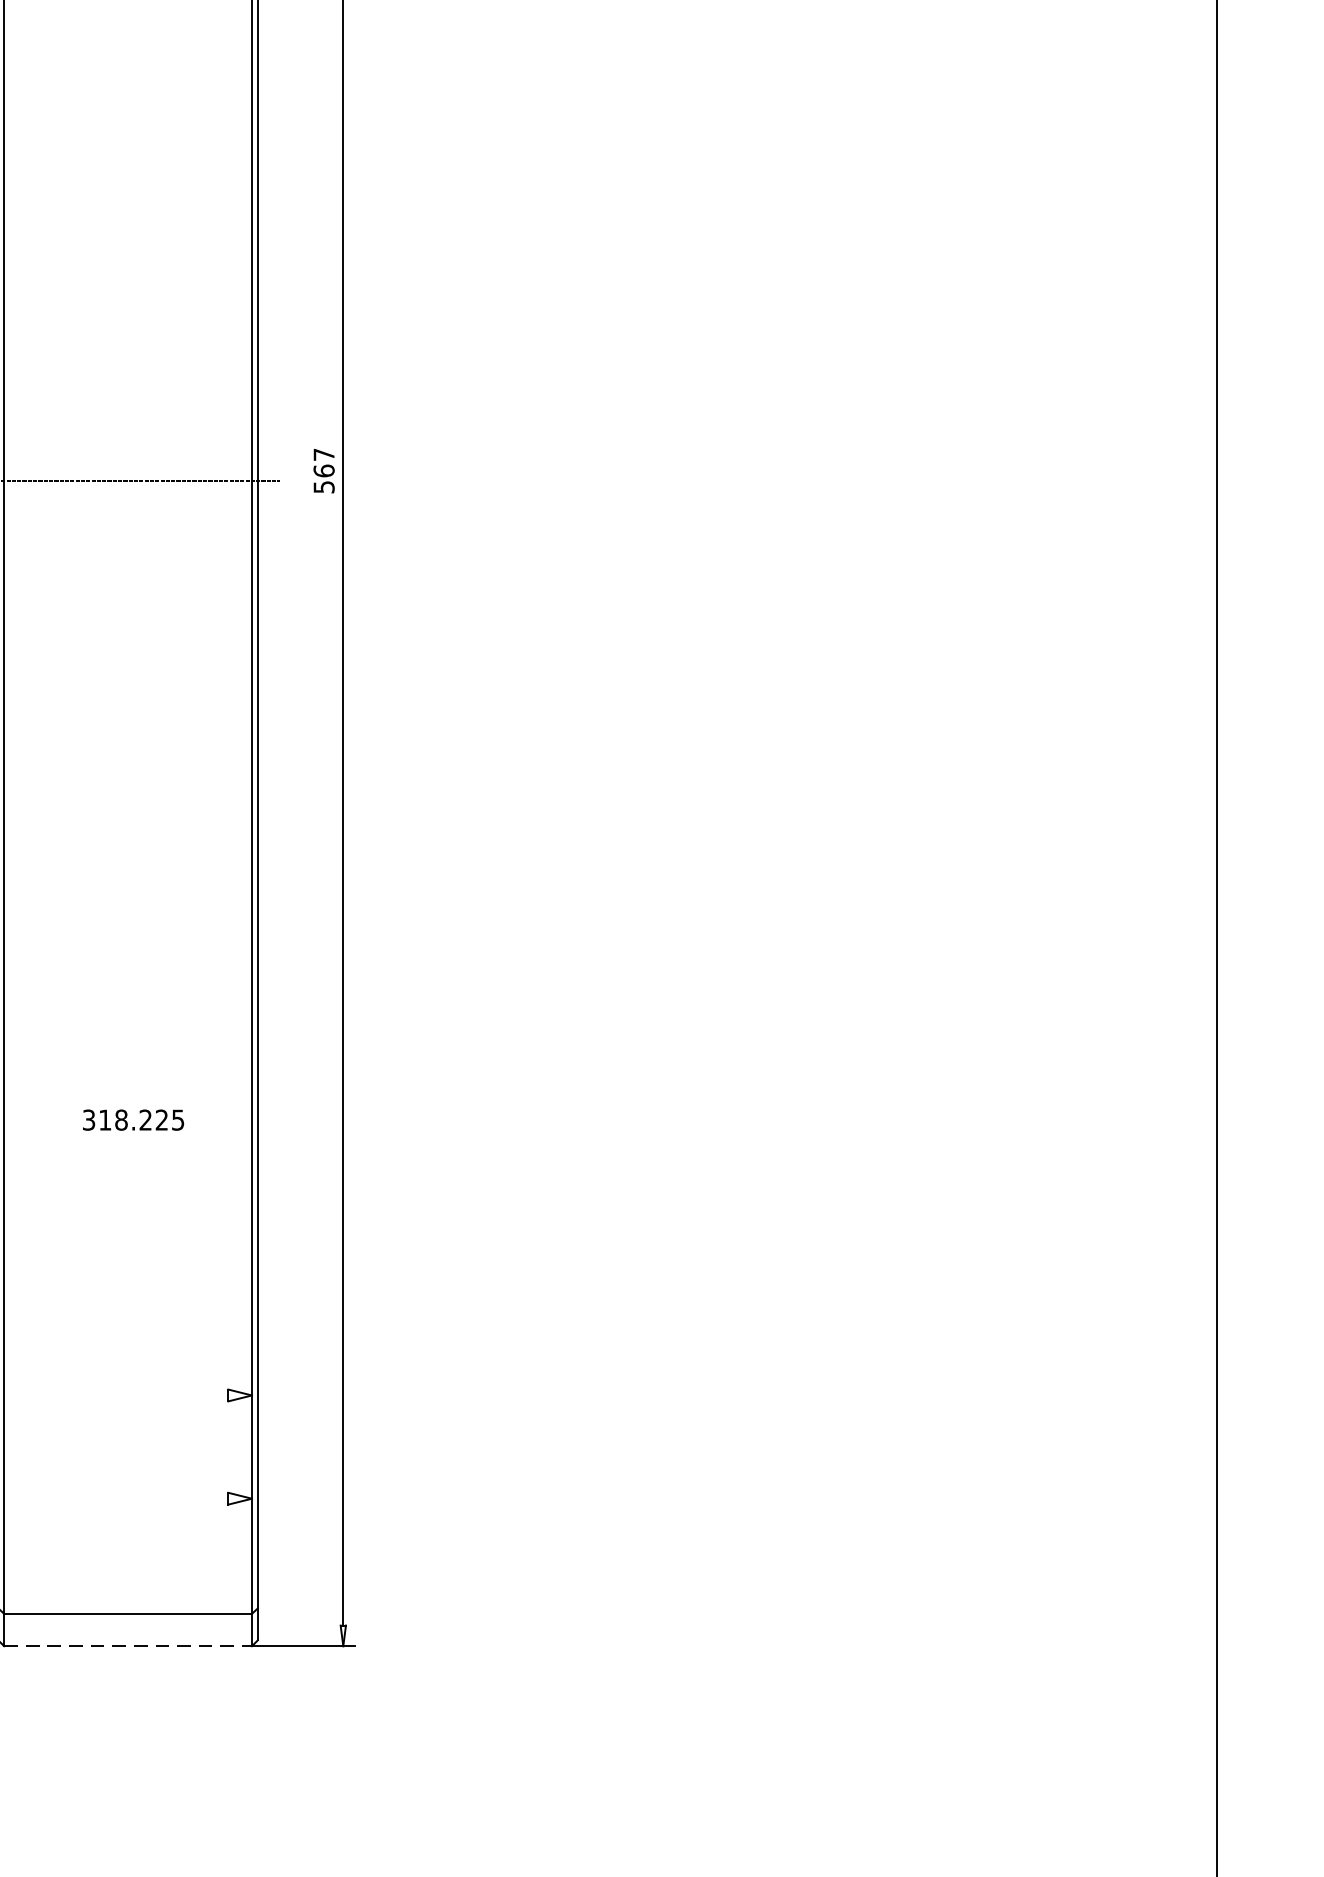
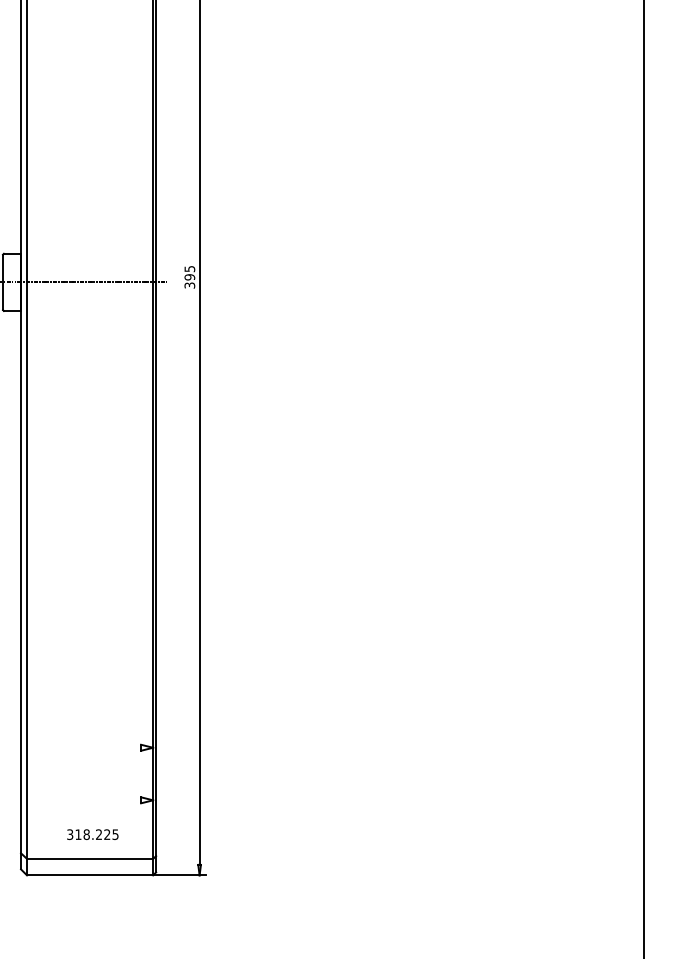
text: (323, 471) -> (189, 277), 567 -> 395
text: (132, 1119) -> (92, 834), moved
line: (128, 1646) -> (90, 875), dashed -> solid

